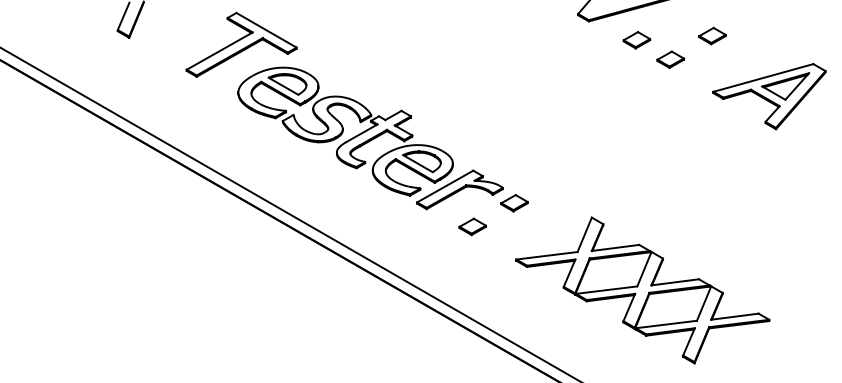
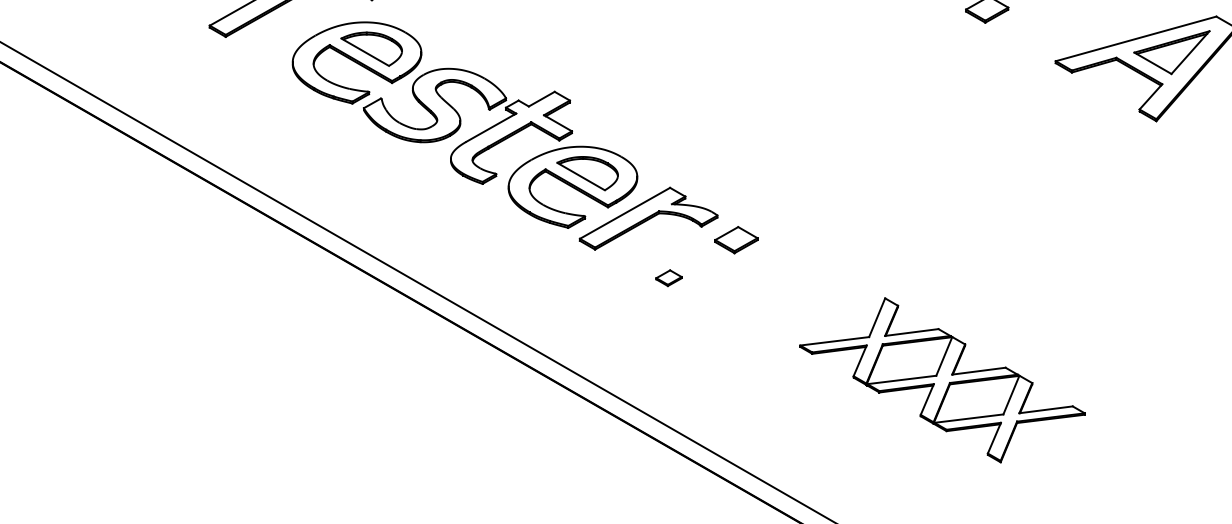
part: (472, 226) -> (668, 277), size x0.6
part: (642, 290) -> (941, 380), size x0.7

